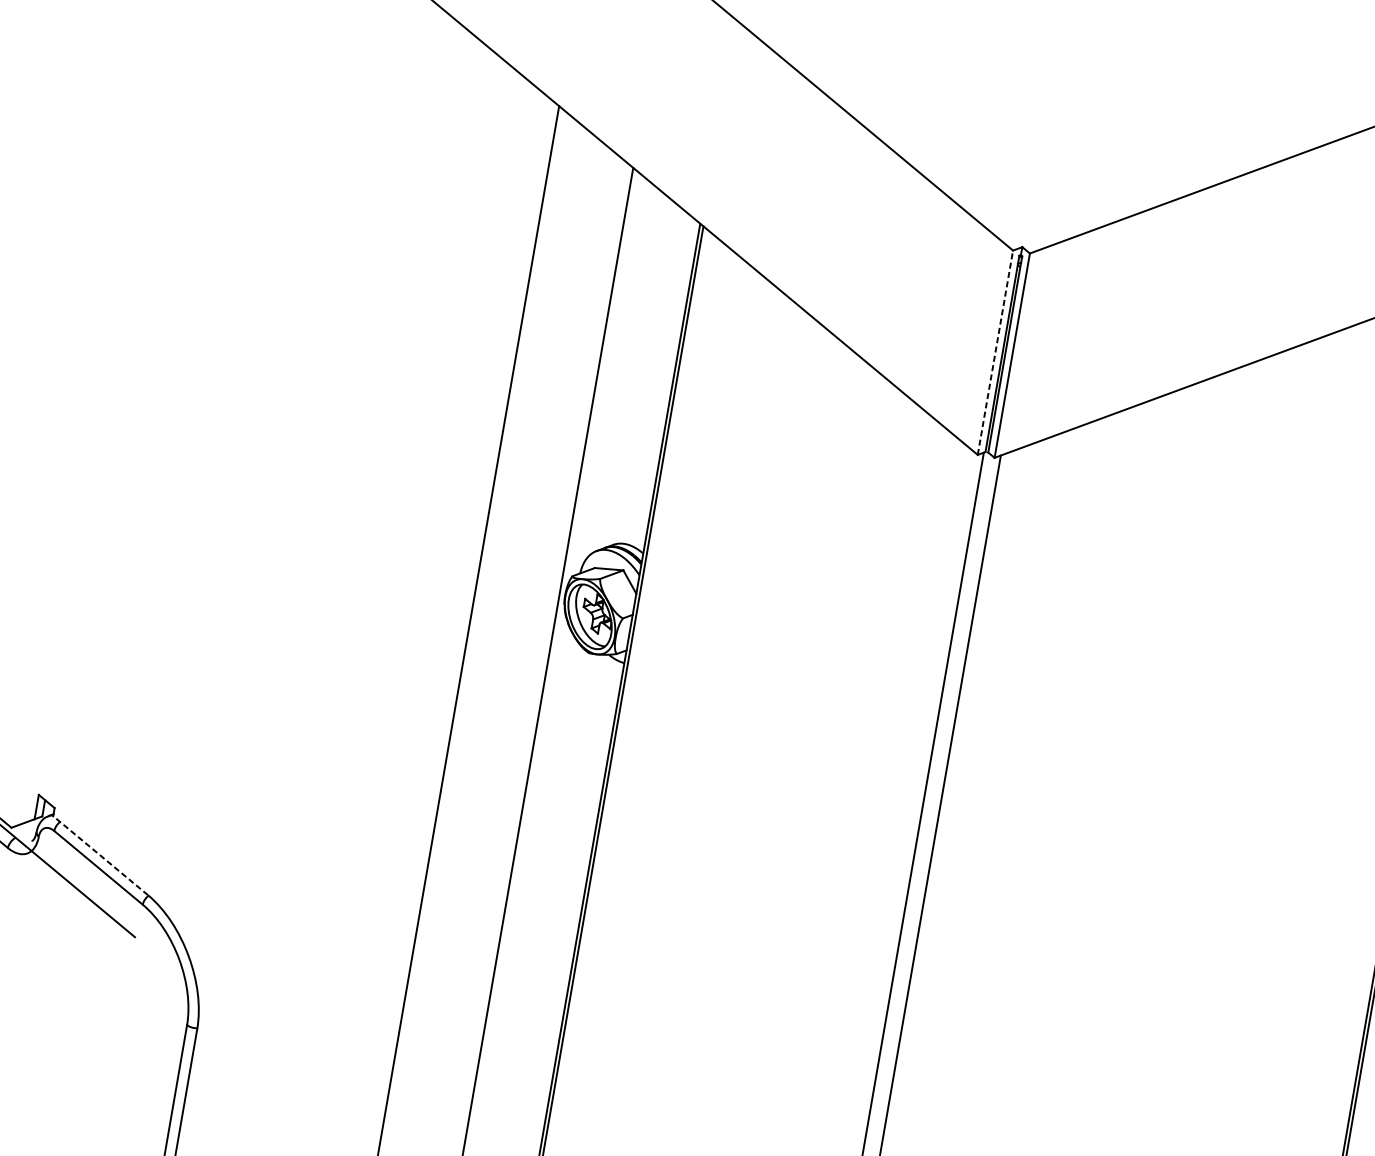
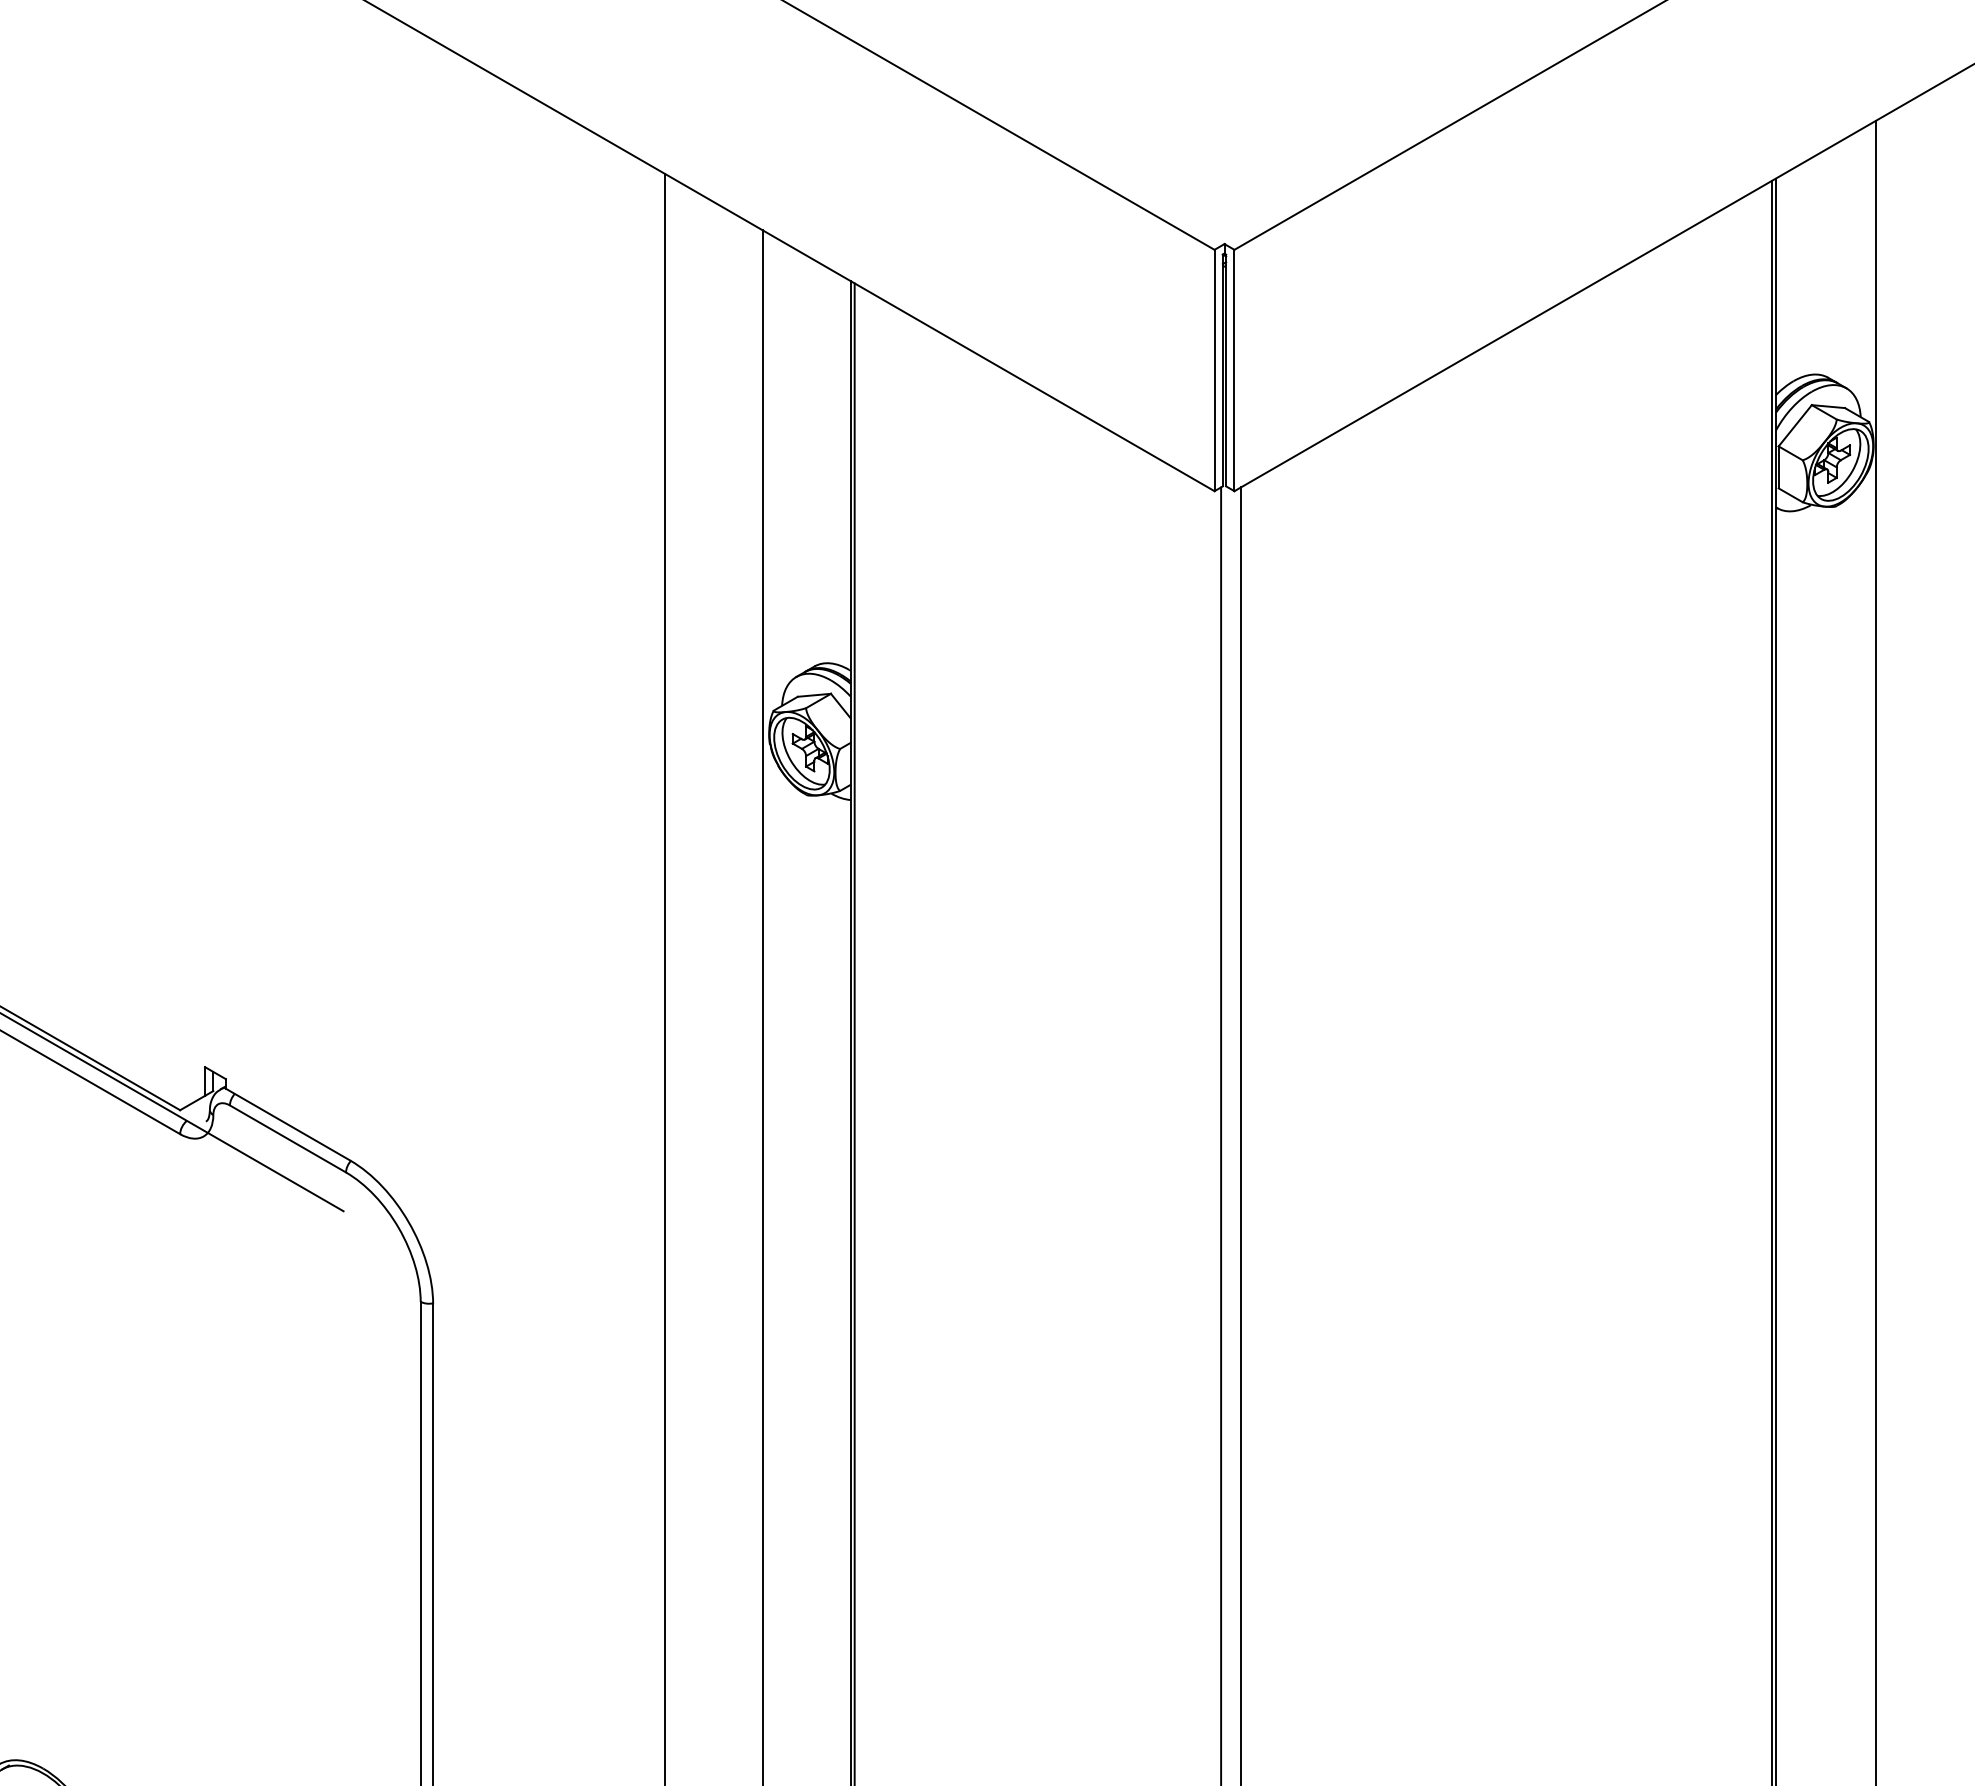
line: (995, 352) -> (1214, 370), dashed -> solid
line: (101, 855) -> (288, 1124), dashed -> solid

